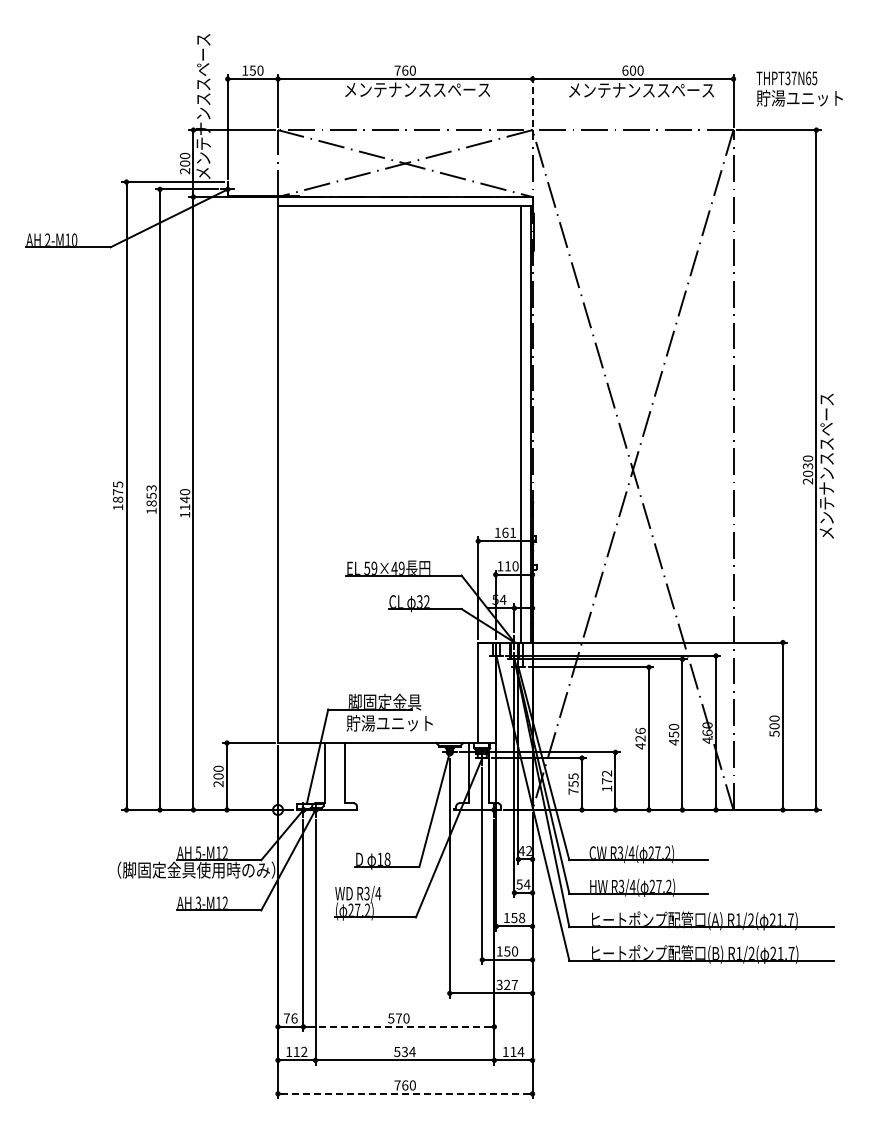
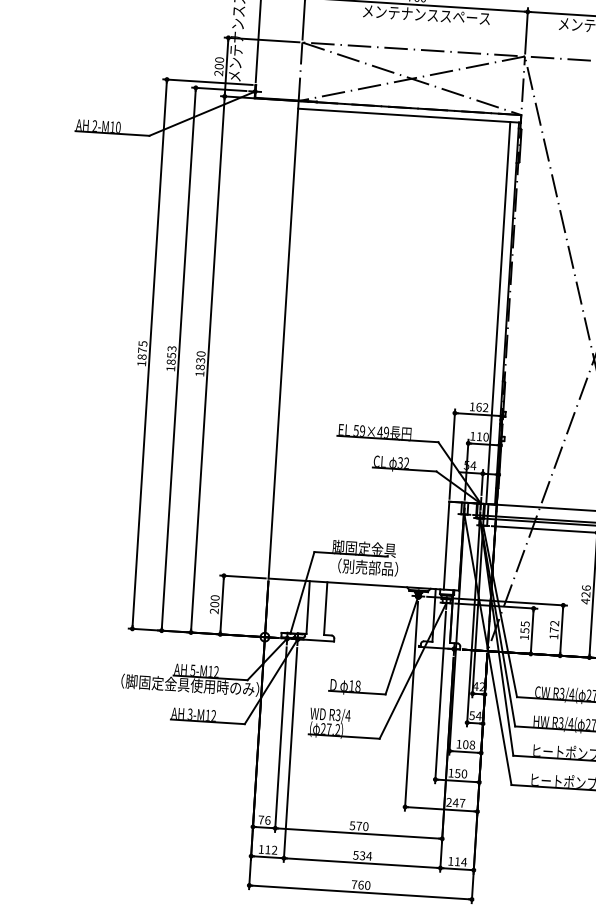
line: (532, 100) -> (526, 30), dashed -> solid
text: (185, 503) -> (200, 364), 1140 -> 1830
text: (512, 532) -> (485, 407), 161 -> 162
text: (389, 722) -> (367, 566), 貯湯ユニット -> （別売部品）
text: (573, 791) -> (524, 637), 755 -> 155
text: (514, 917) -> (465, 744), 158 -> 108
text: (503, 984) -> (452, 802), 327 -> 247
line: (398, 1026) -> (358, 833), dashed -> solid
line: (405, 1093) -> (360, 892), dashed -> solid

